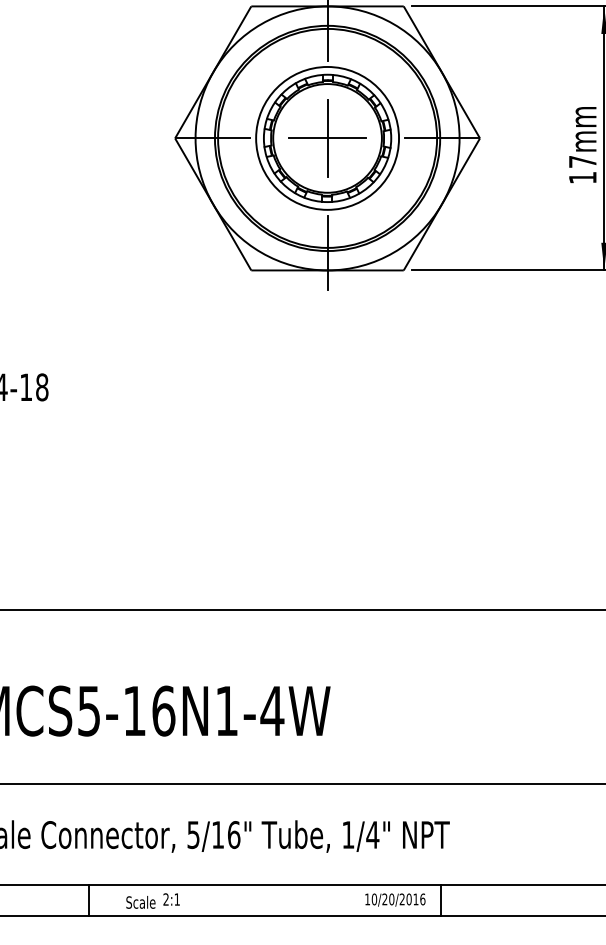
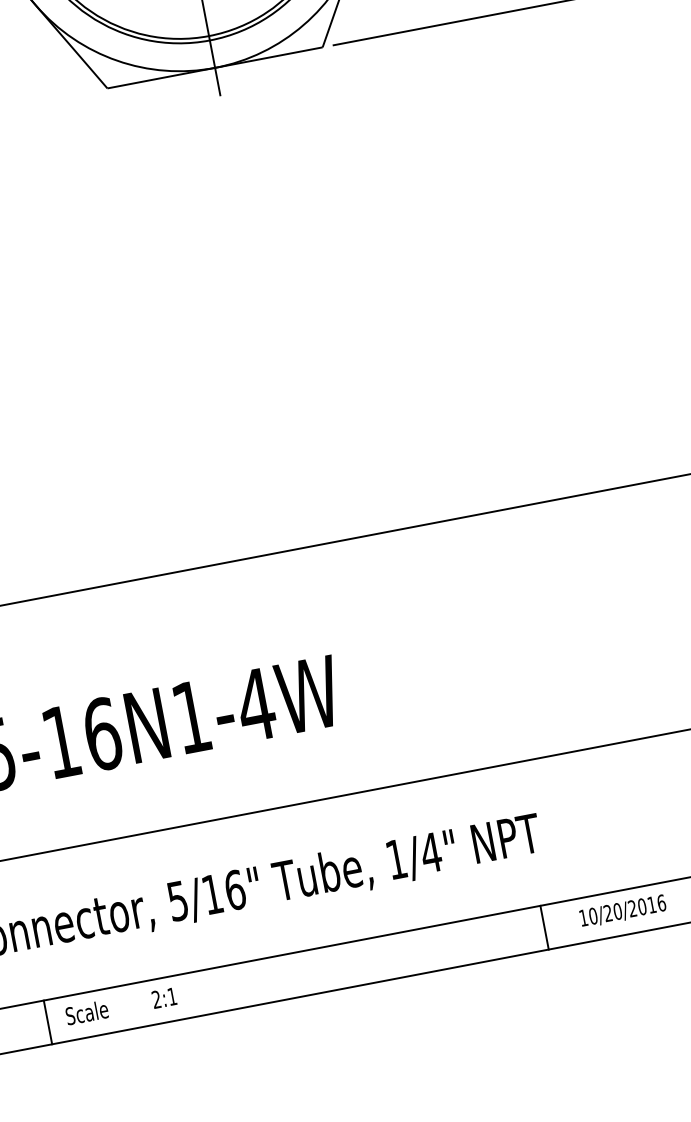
text: (395, 899) -> (623, 910), moved
text: (140, 902) -> (86, 1012), moved

